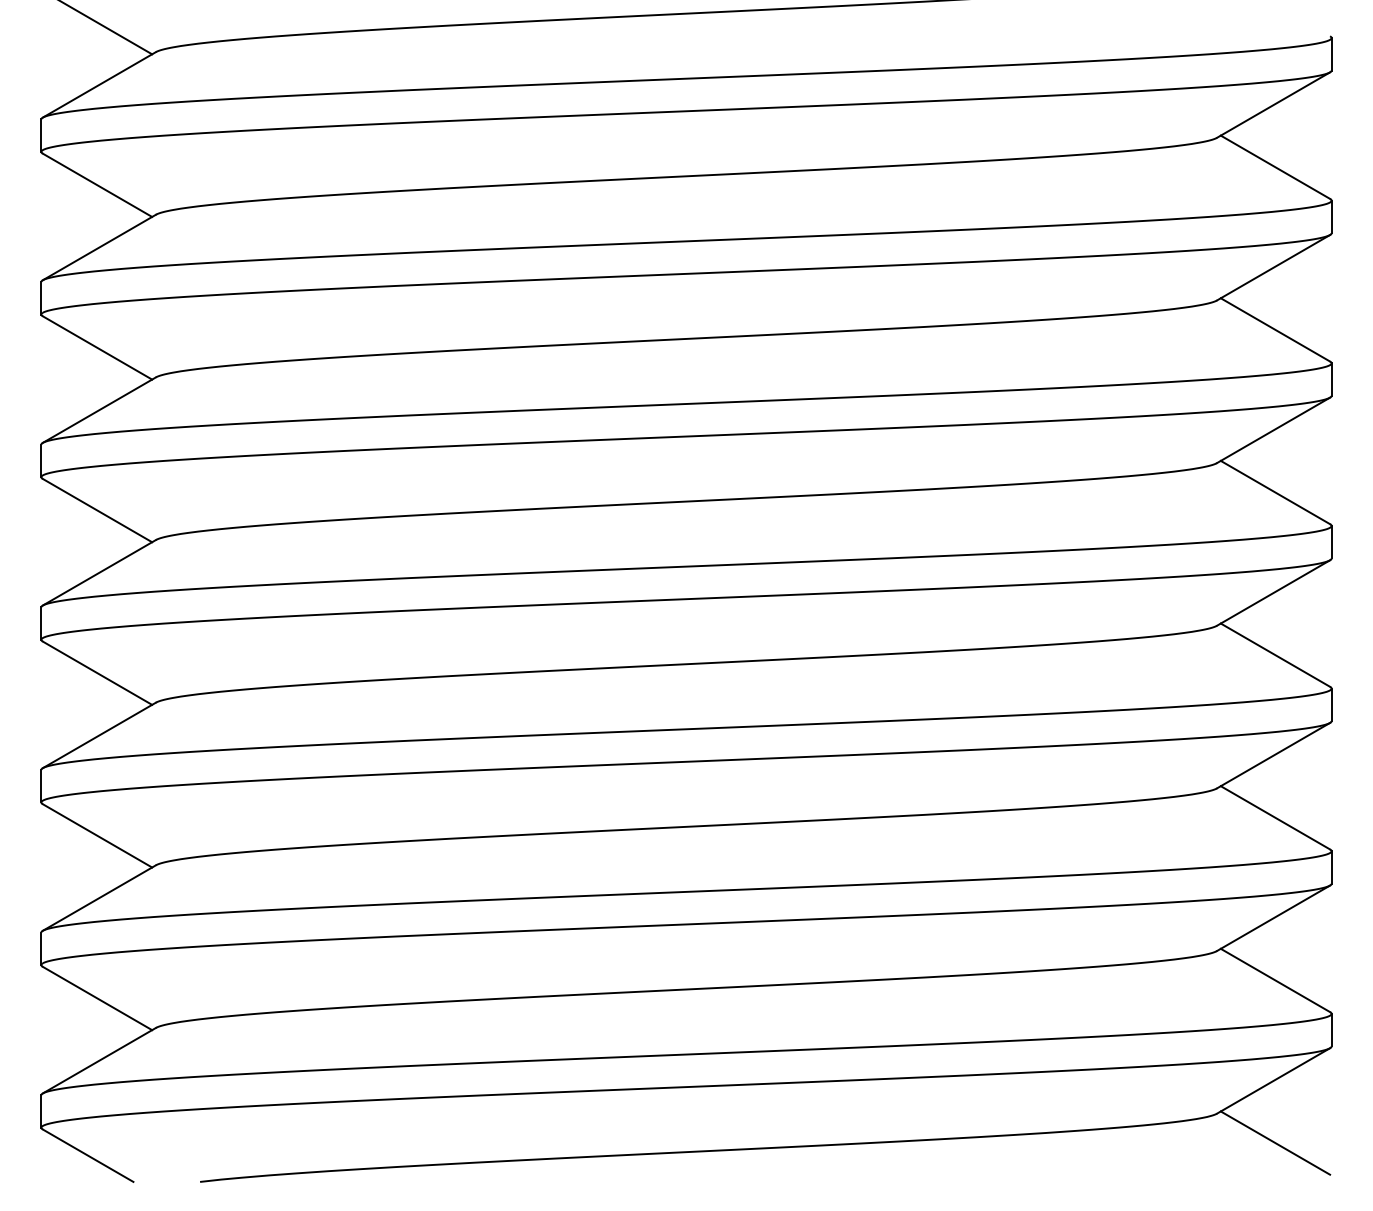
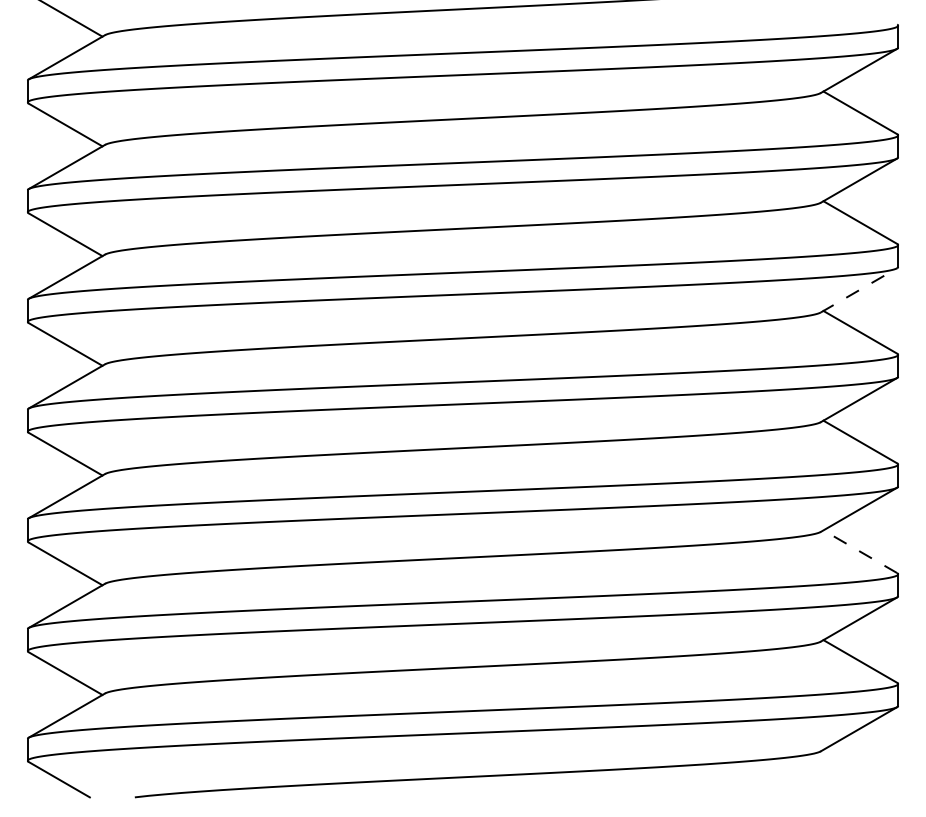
line: (1274, 430) -> (859, 290), solid -> dashed
line: (1275, 817) -> (860, 551), solid -> dashed
line: (1275, 1142) -> (860, 770), removed

